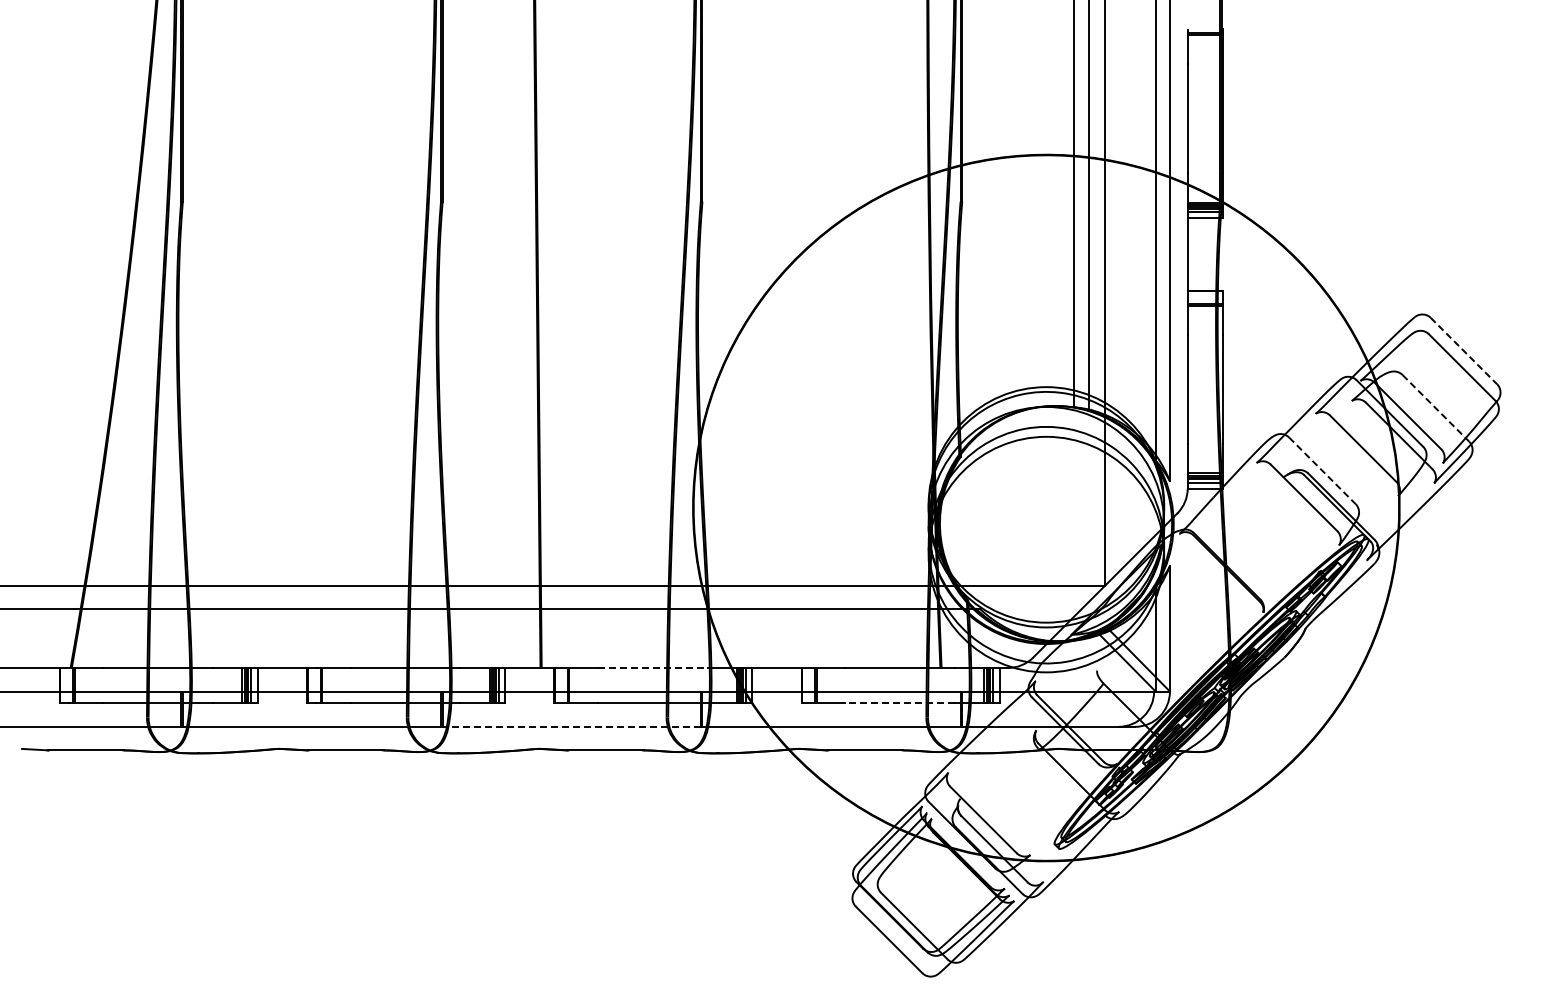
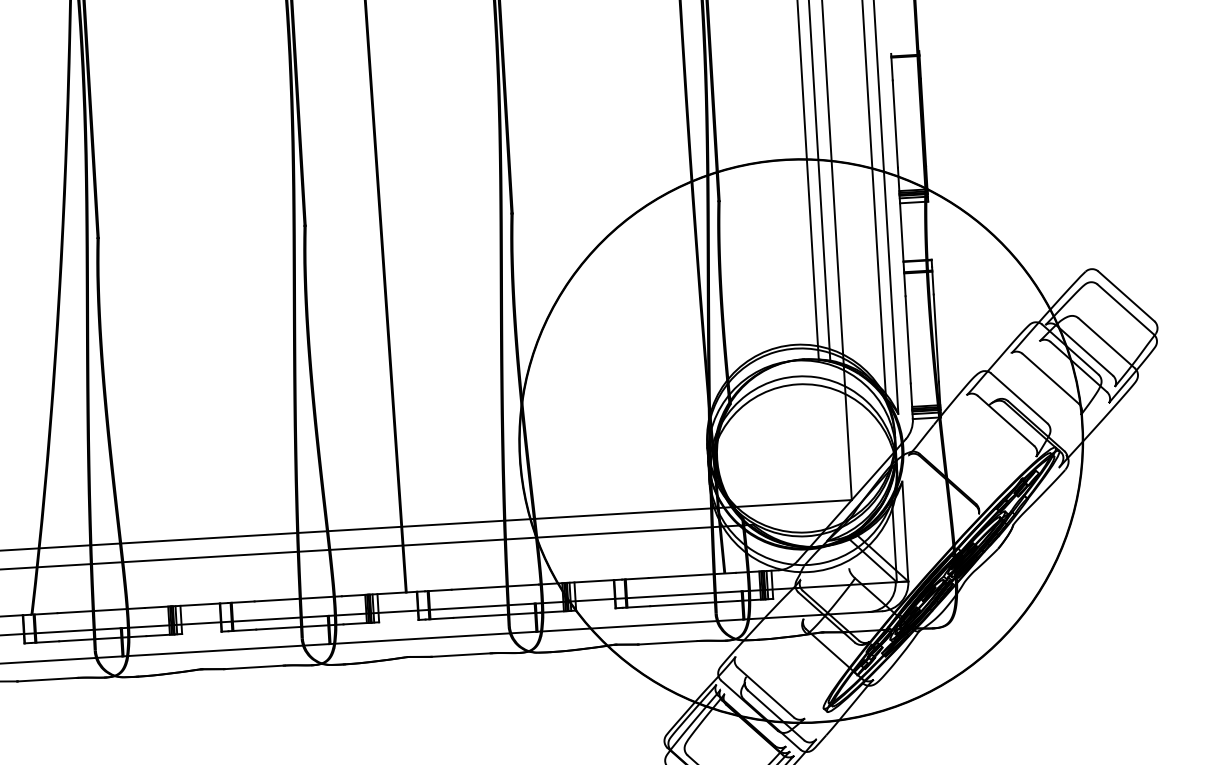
line: (1464, 351) -> (1126, 296), dashed -> solid
line: (1436, 408) -> (1107, 343), dashed -> solid
line: (1322, 471) -> (1019, 398), dashed -> solid
line: (652, 667) -> (494, 586), dashed -> solid
line: (900, 703) -> (694, 603), dashed -> solid
line: (570, 726) -> (432, 637), dashed -> solid

